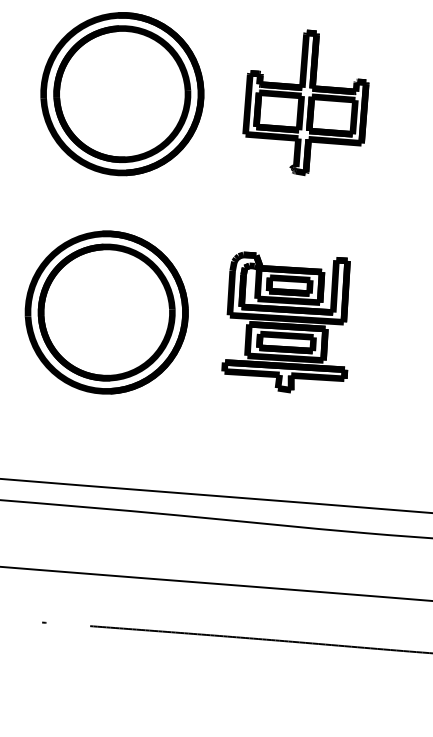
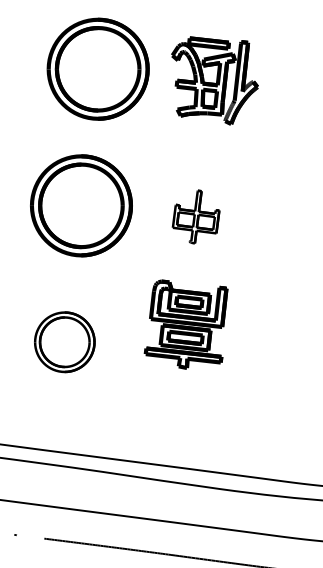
part: (304, 101) -> (195, 216), size x0.6
part: (106, 311) -> (64, 341), size x0.6
part: (285, 321) -> (185, 324), moved

